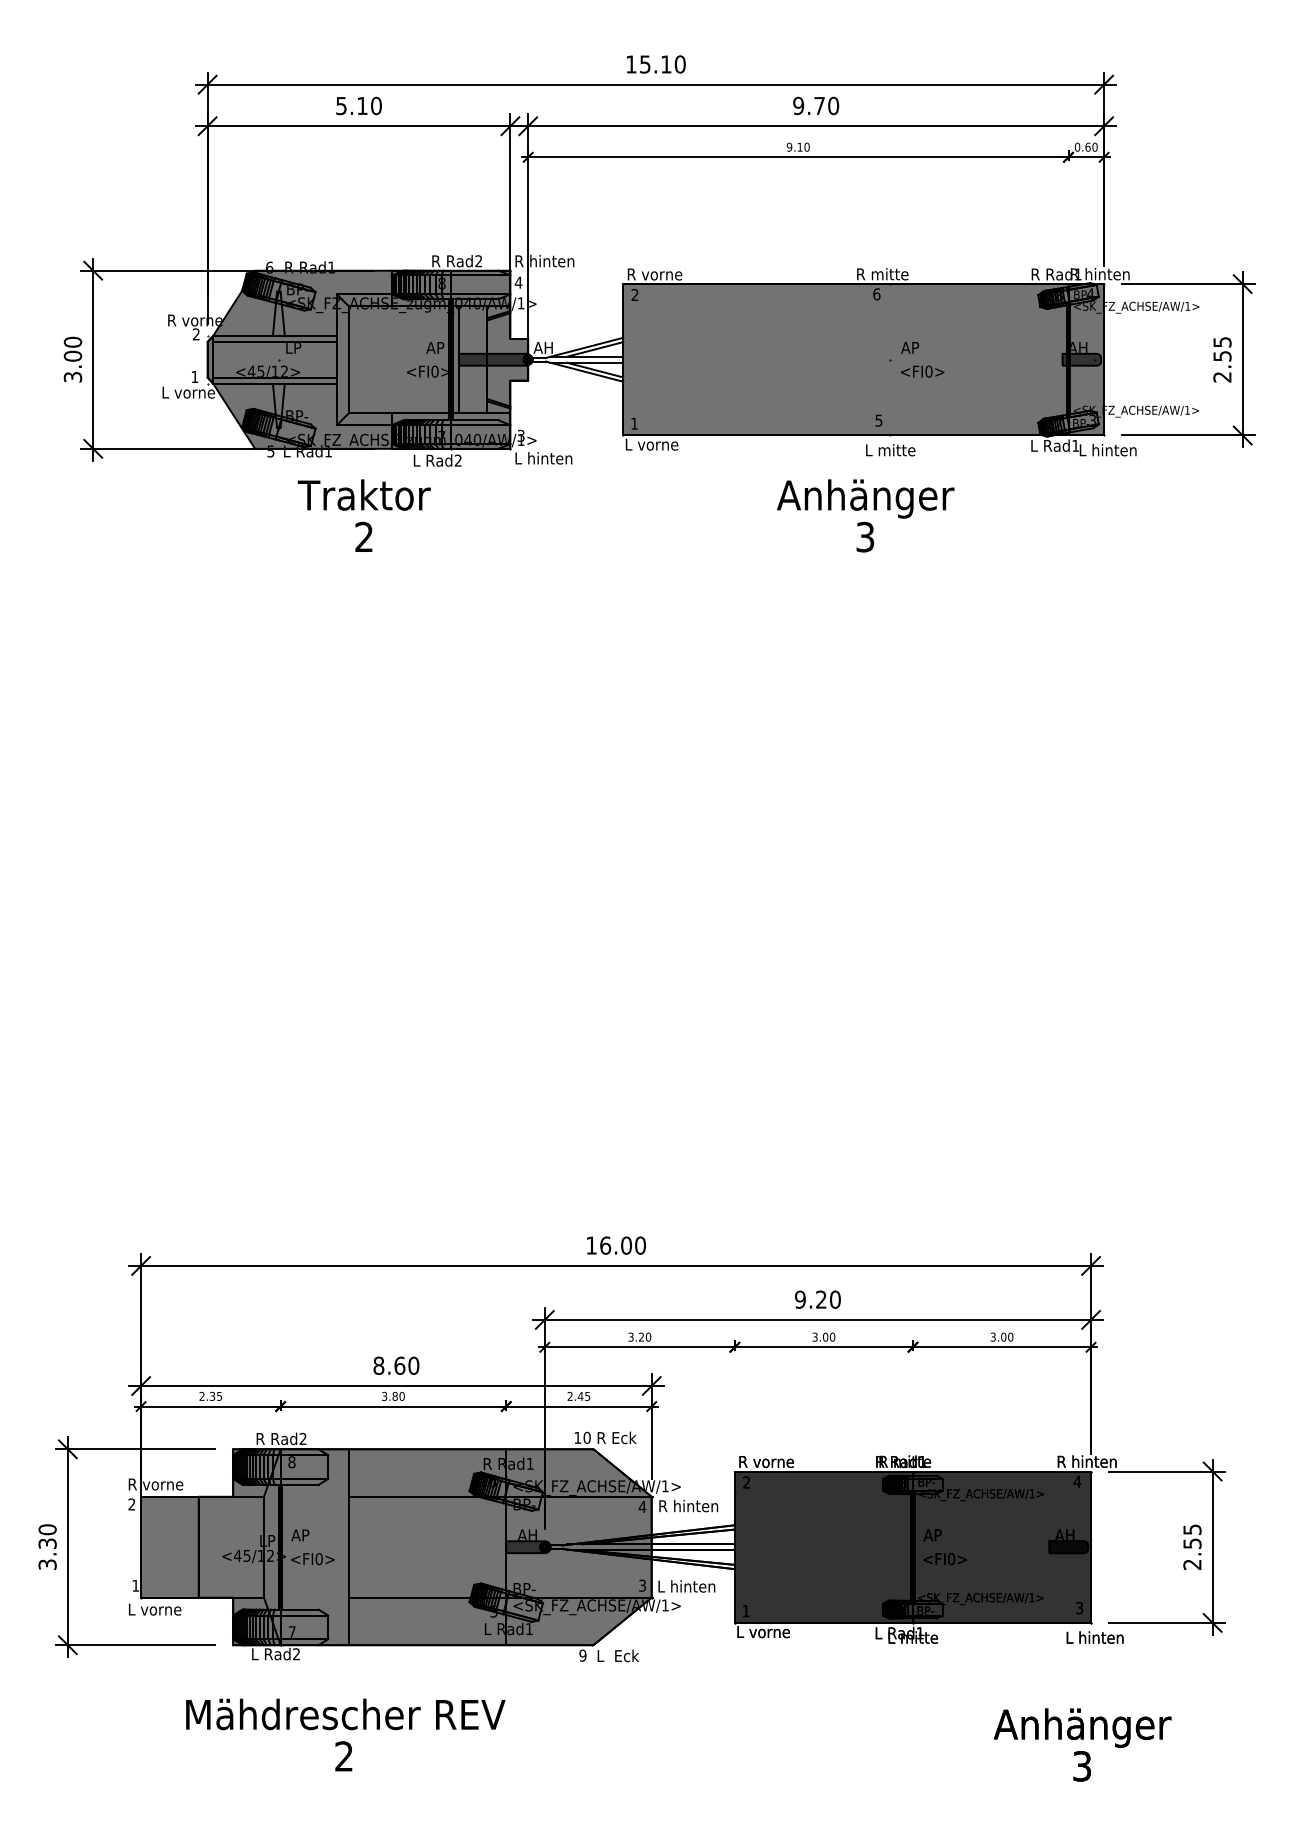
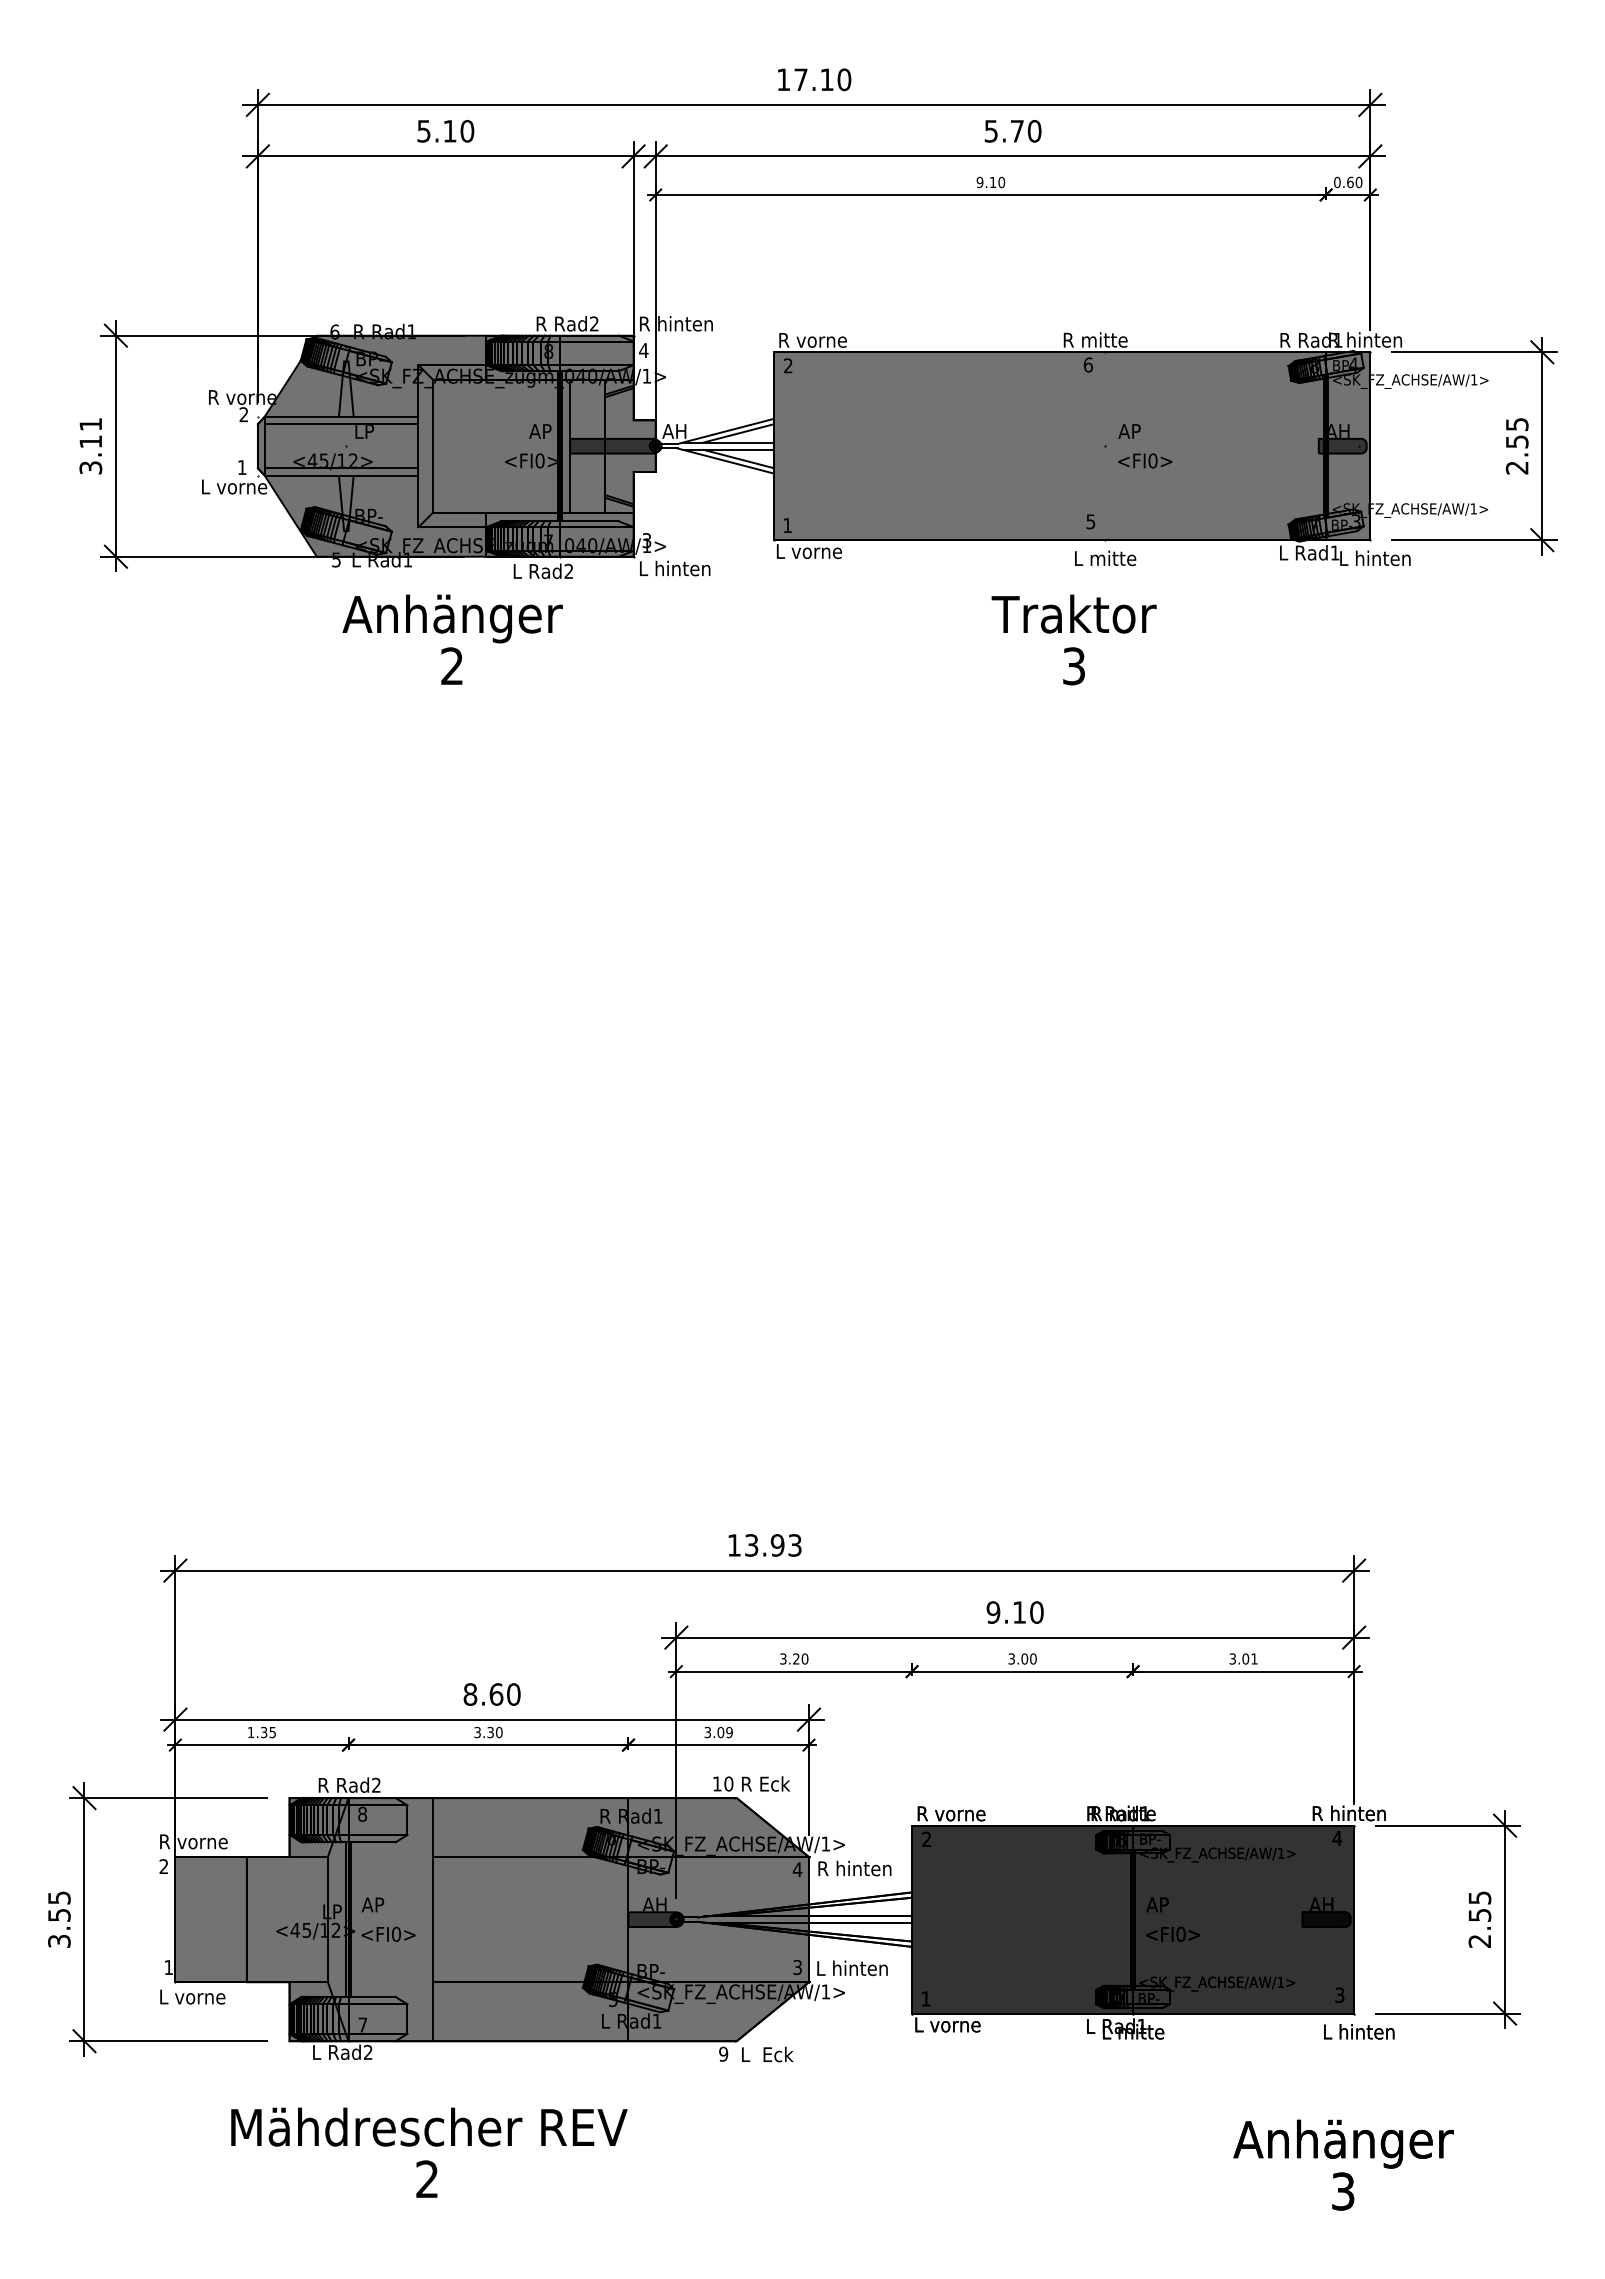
text: (644, 64) -> (800, 79), 15.10 -> 17.10
text: (798, 106) -> (991, 131), 9.70 -> 5.70
text: (72, 348) -> (90, 432), 3.00 -> 3.11
text: (364, 498) -> (452, 618), Traktor -> Anhänger
text: (865, 498) -> (1074, 618), Anhänger -> Traktor
text: (623, 1245) -> (773, 1545), 16.00 -> 13.93
text: (821, 1299) -> (1019, 1612), 9.20 -> 9.10
text: (1010, 1336) -> (1254, 1658), 3.00 -> 3.01
text: (201, 1395) -> (250, 1731), 2.35 -> 1.35
text: (395, 1396) -> (490, 1732), 3.80 -> 3.30
text: (578, 1396) -> (718, 1732), 2.45 -> 3.09
text: (47, 1536) -> (59, 1906), 3.30 -> 3.55

